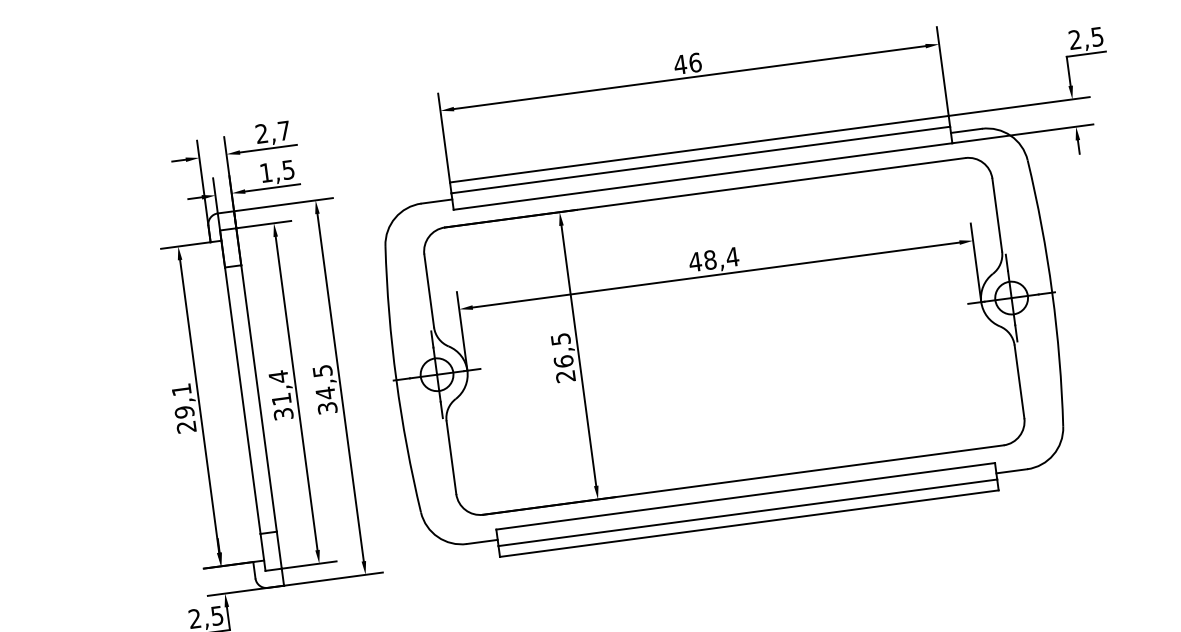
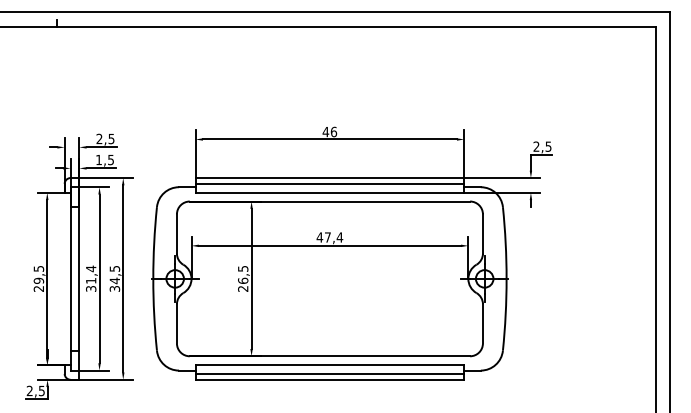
text: (284, 131) -> (111, 139), 2,7 -> 2,5
text: (709, 260) -> (327, 237), 48,4 -> 47,4
text: (180, 389) -> (38, 268), 29,1 -> 29,5

